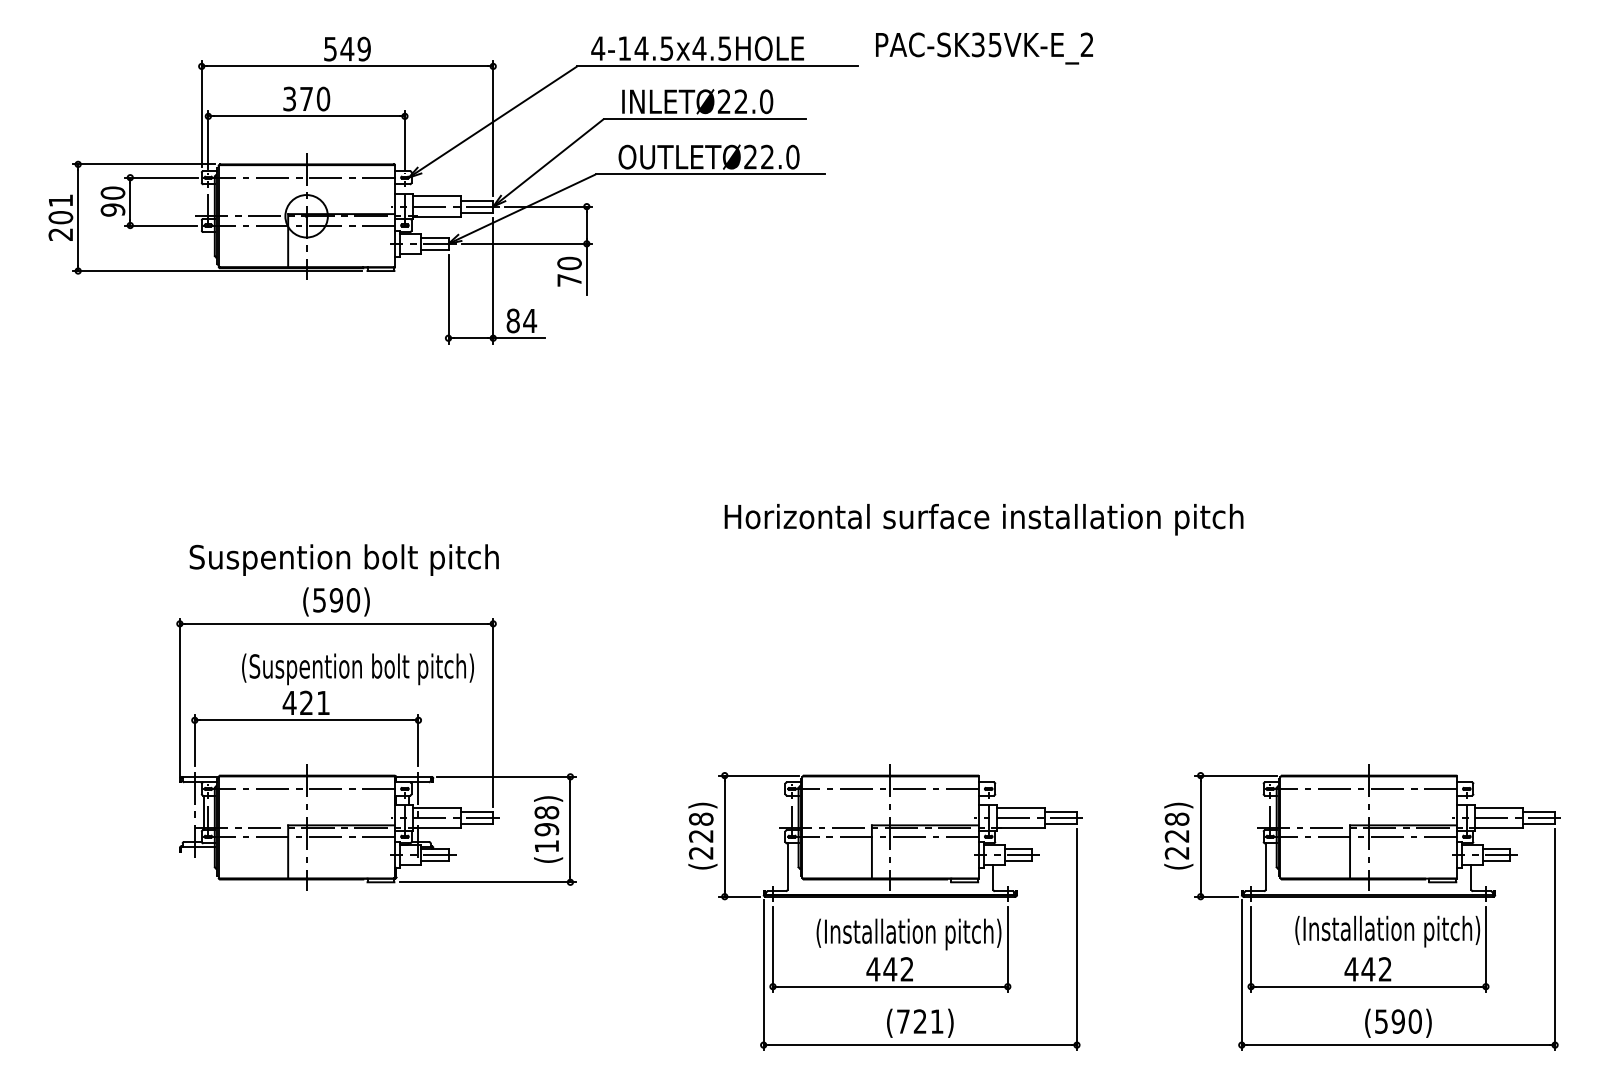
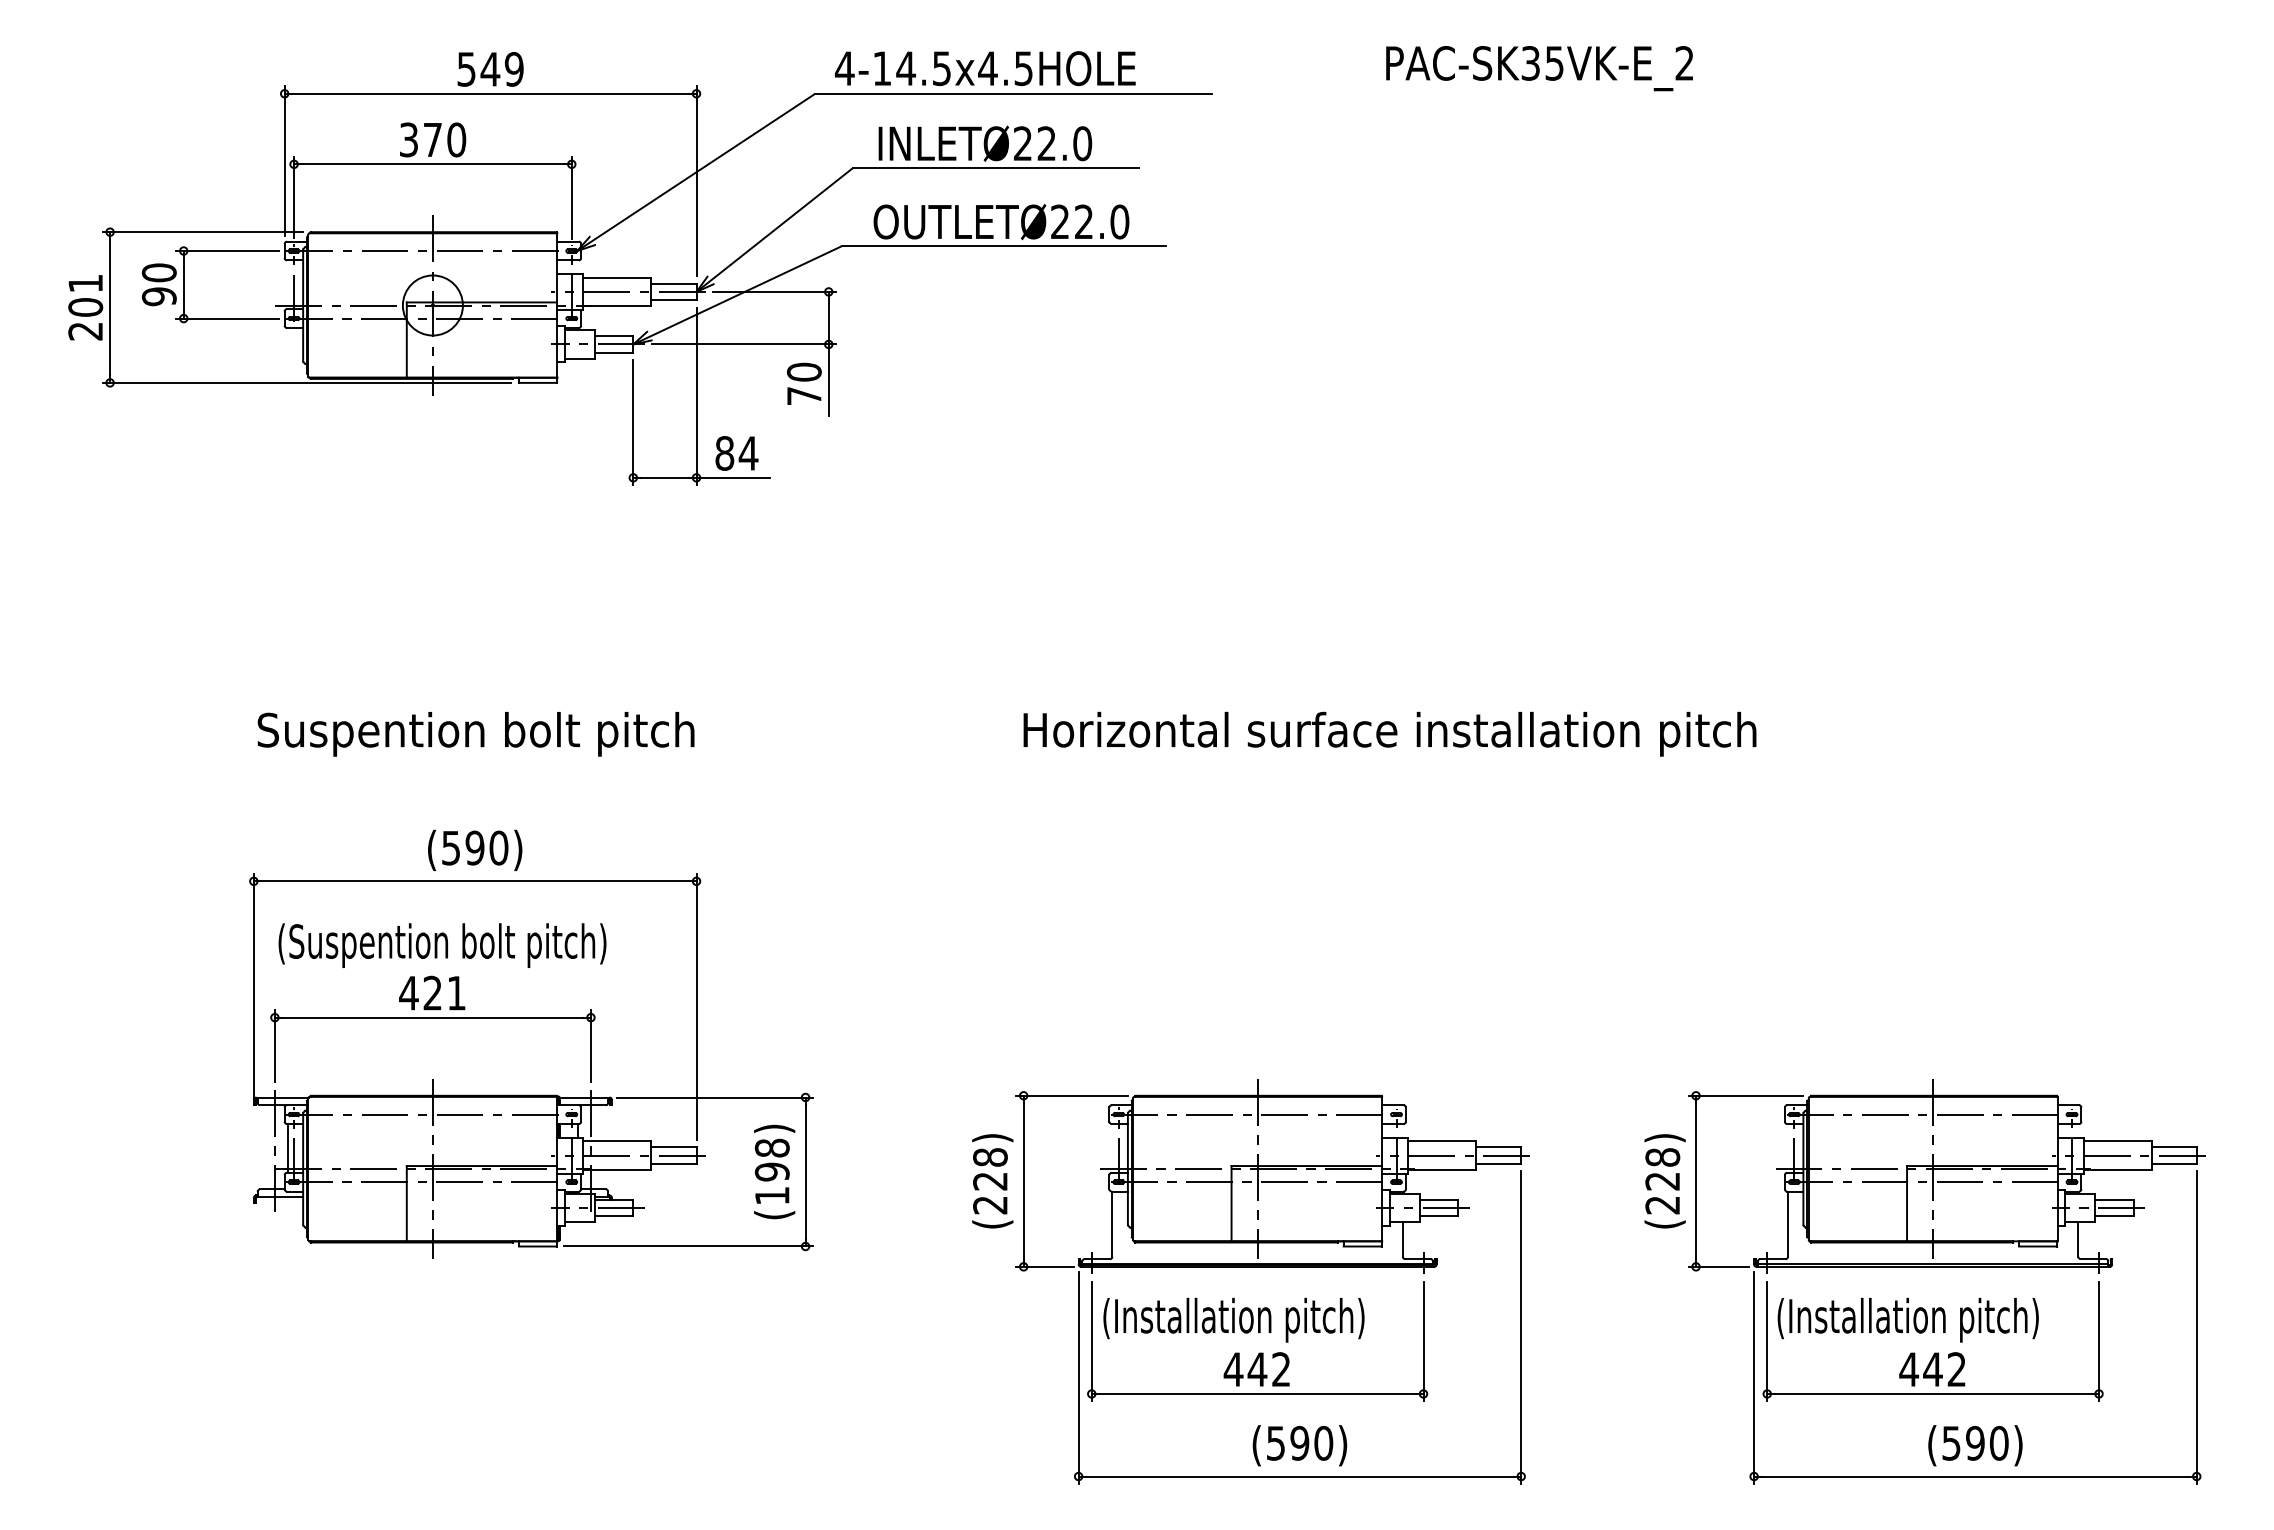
text: (984, 48) -> (1539, 68), moved
text: (343, 560) -> (475, 734), moved
text: (358, 669) -> (442, 945), moved
text: (1387, 931) -> (1907, 1320), moved
text: (908, 934) -> (1233, 1320), moved
text: (920, 1021) -> (1300, 1442), (721) -> (590)

